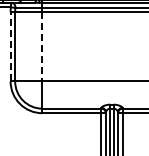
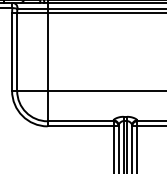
line: (10, 46) -> (11, 51), dashed -> solid
line: (42, 46) -> (47, 51), dashed -> solid

